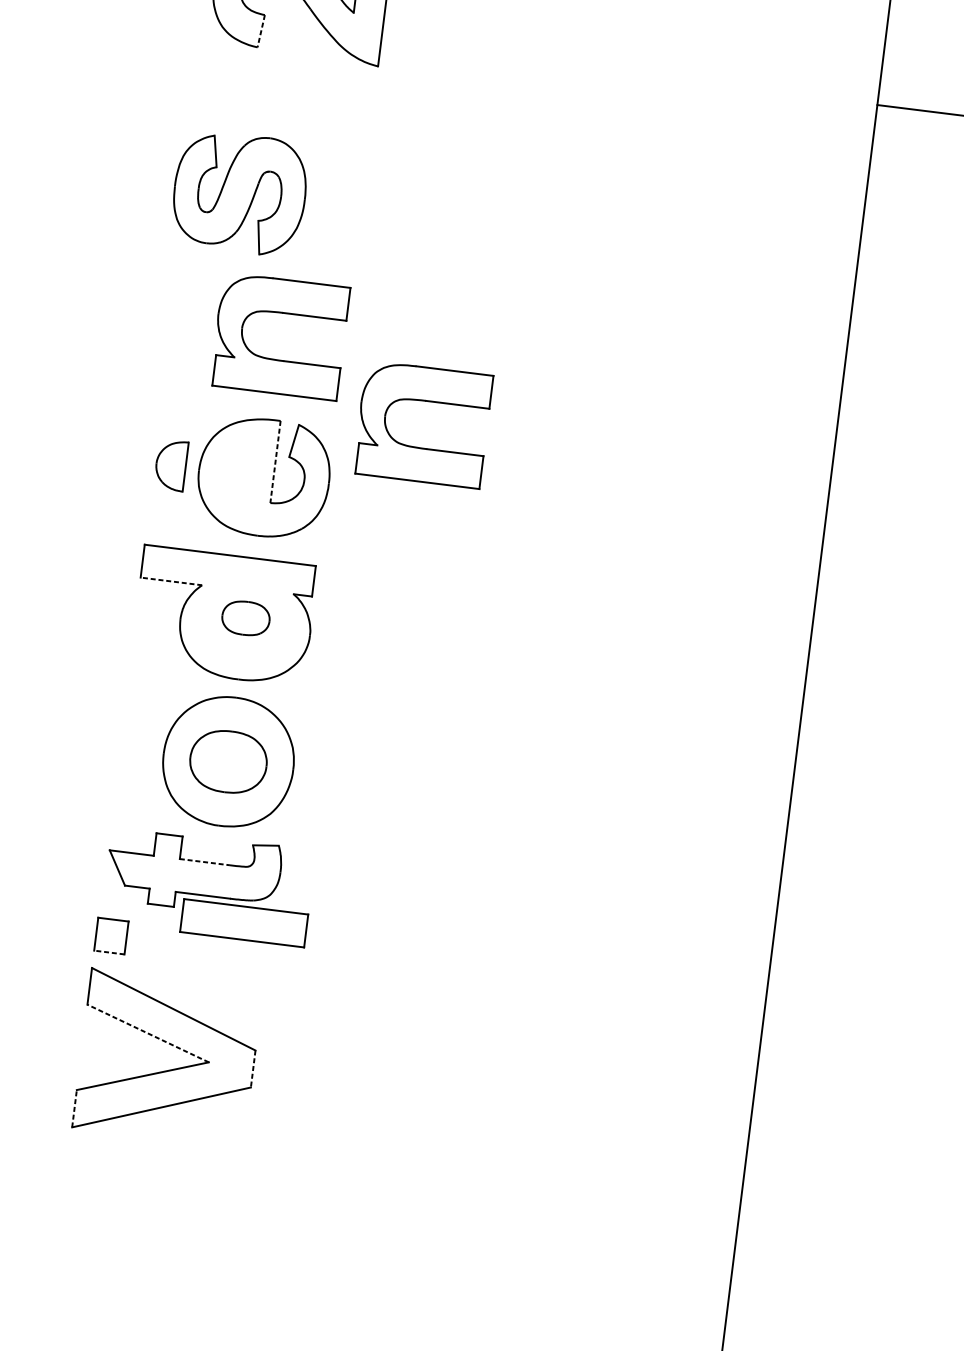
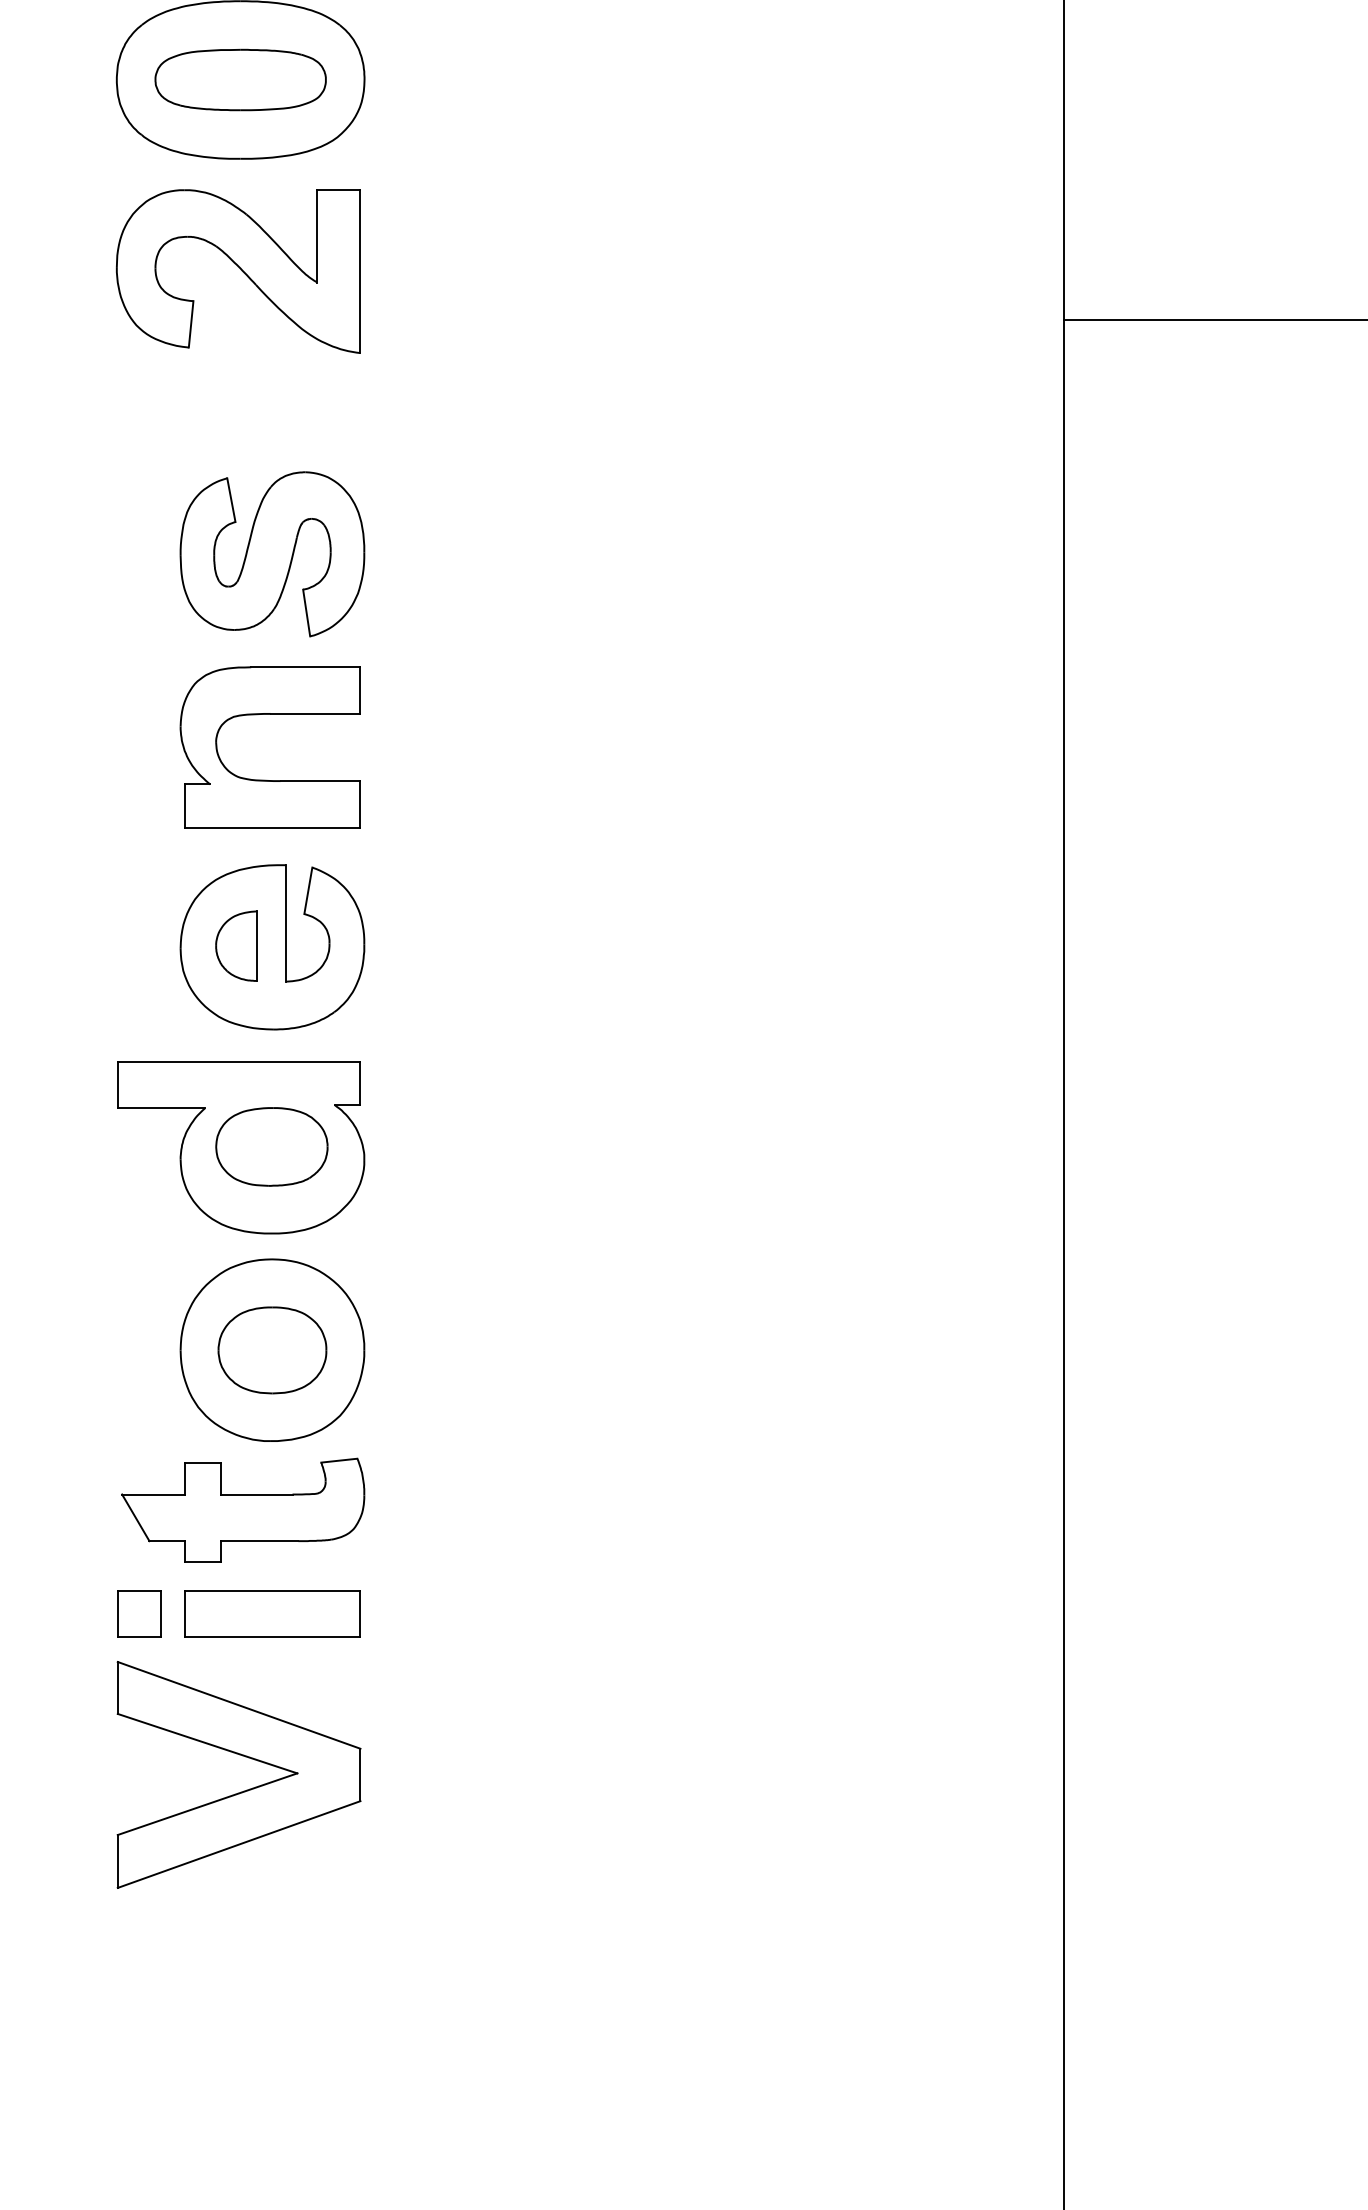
line: (261, 31) -> (191, 324), dashed -> solid
part: (239, 193) -> (272, 554), moved
part: (417, 446) -> (481, 877), removed
line: (275, 462) -> (286, 923), dashed -> solid
part: (170, 464) -> (236, 945), moved
line: (171, 581) -> (161, 1108), dashed -> solid
part: (245, 618) -> (271, 1146), size x1.67
line: (205, 862) -> (257, 1494), dashed -> solid
part: (244, 922) -> (272, 1613), moved
line: (109, 952) -> (139, 1637), dashed -> solid
line: (148, 1033) -> (207, 1743), dashed -> solid
line: (253, 1069) -> (360, 1775), dashed -> solid
line: (74, 1107) -> (117, 1860), dashed -> solid

